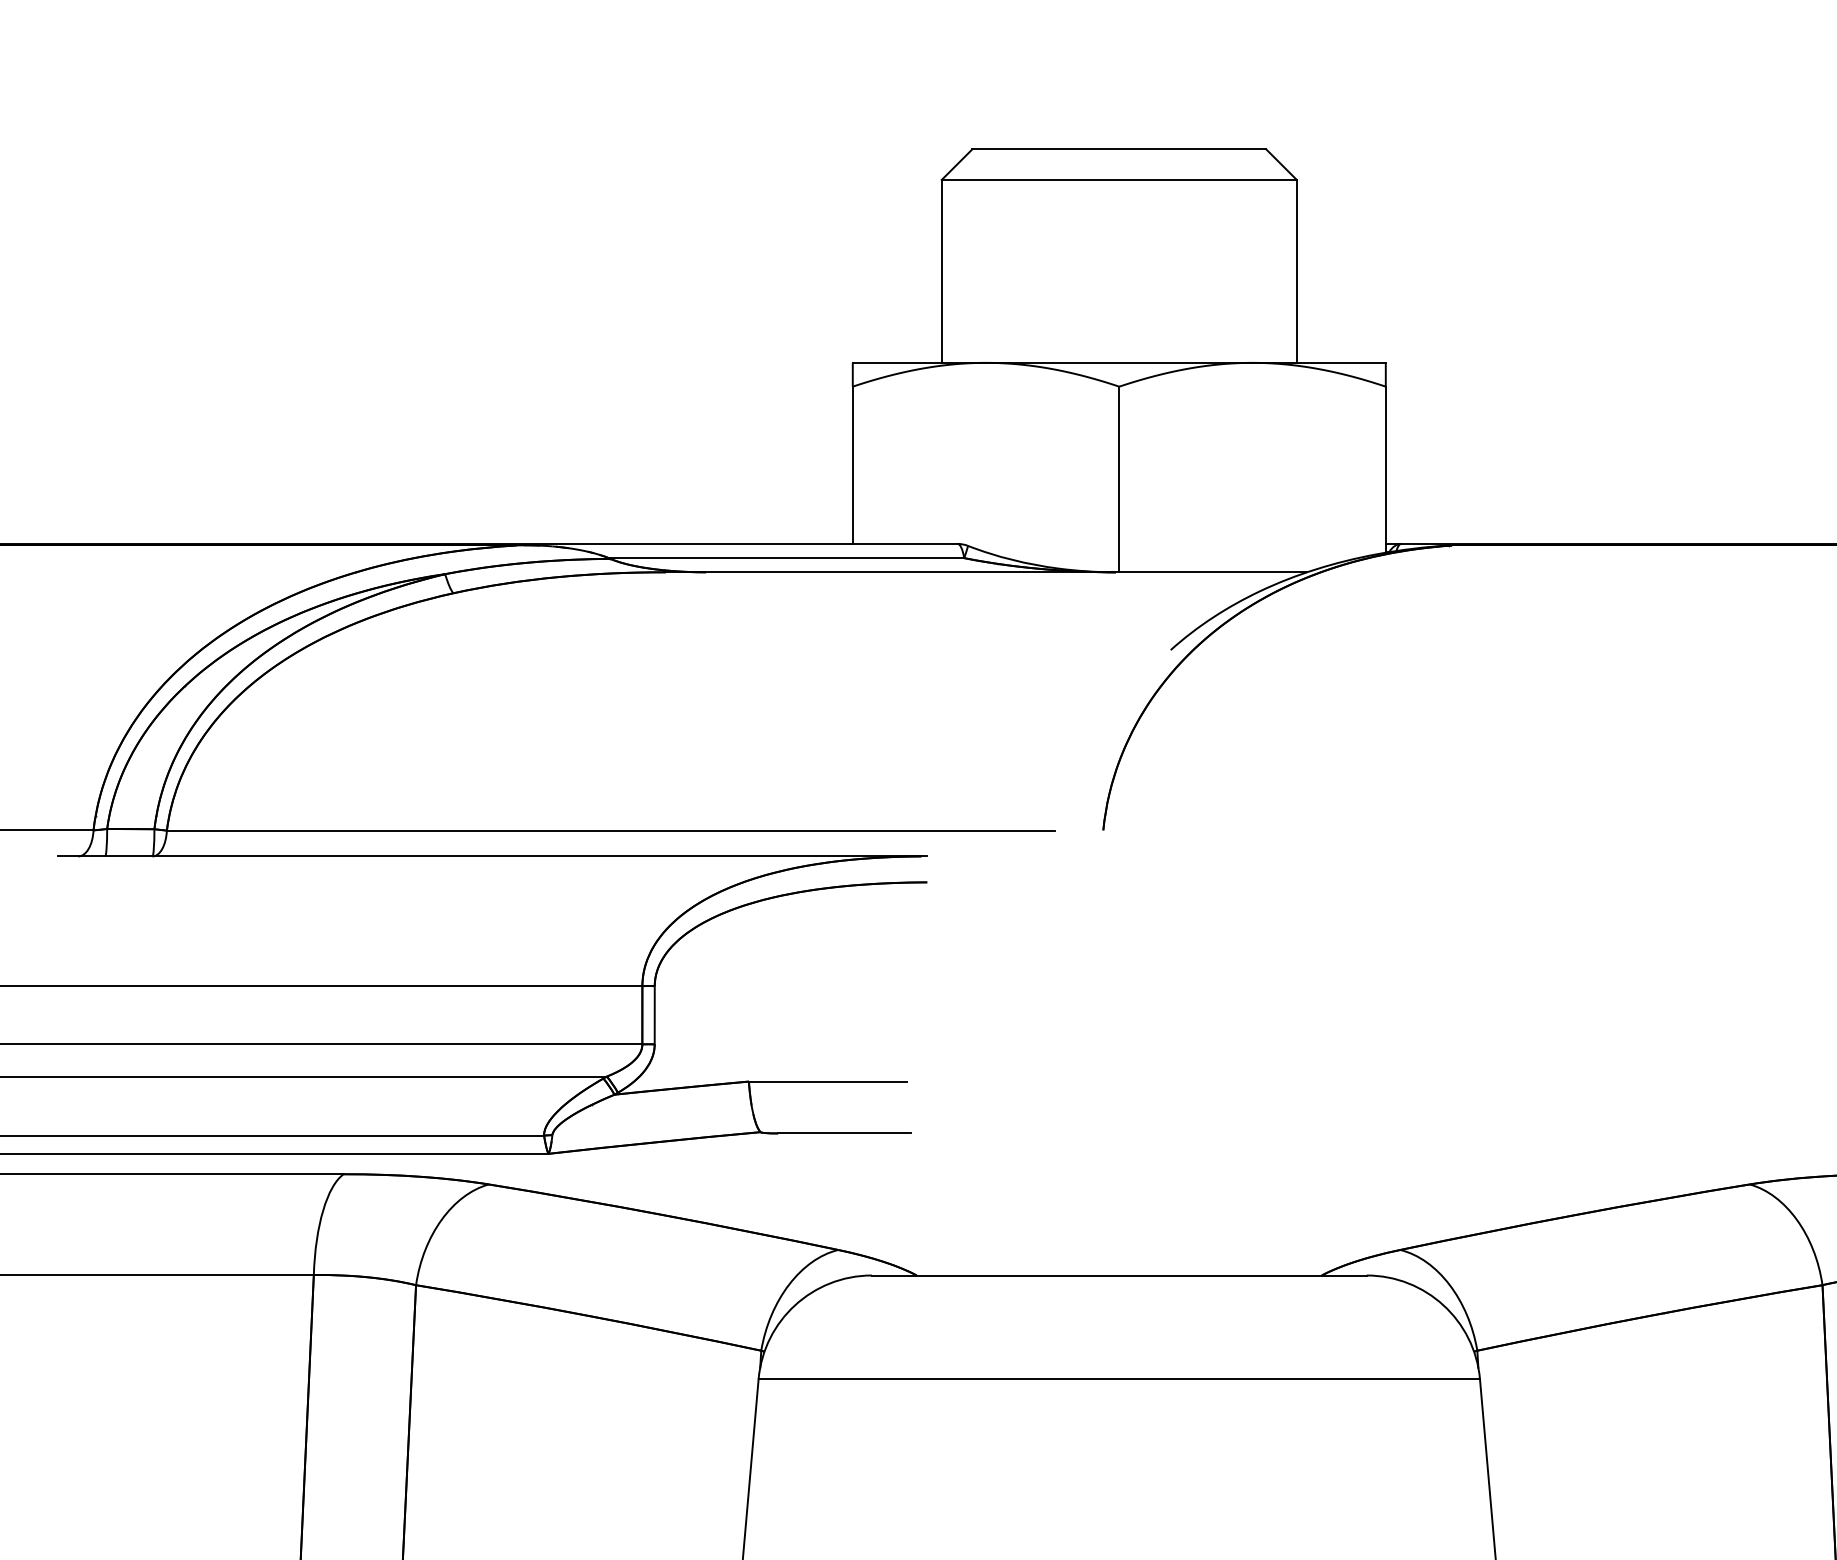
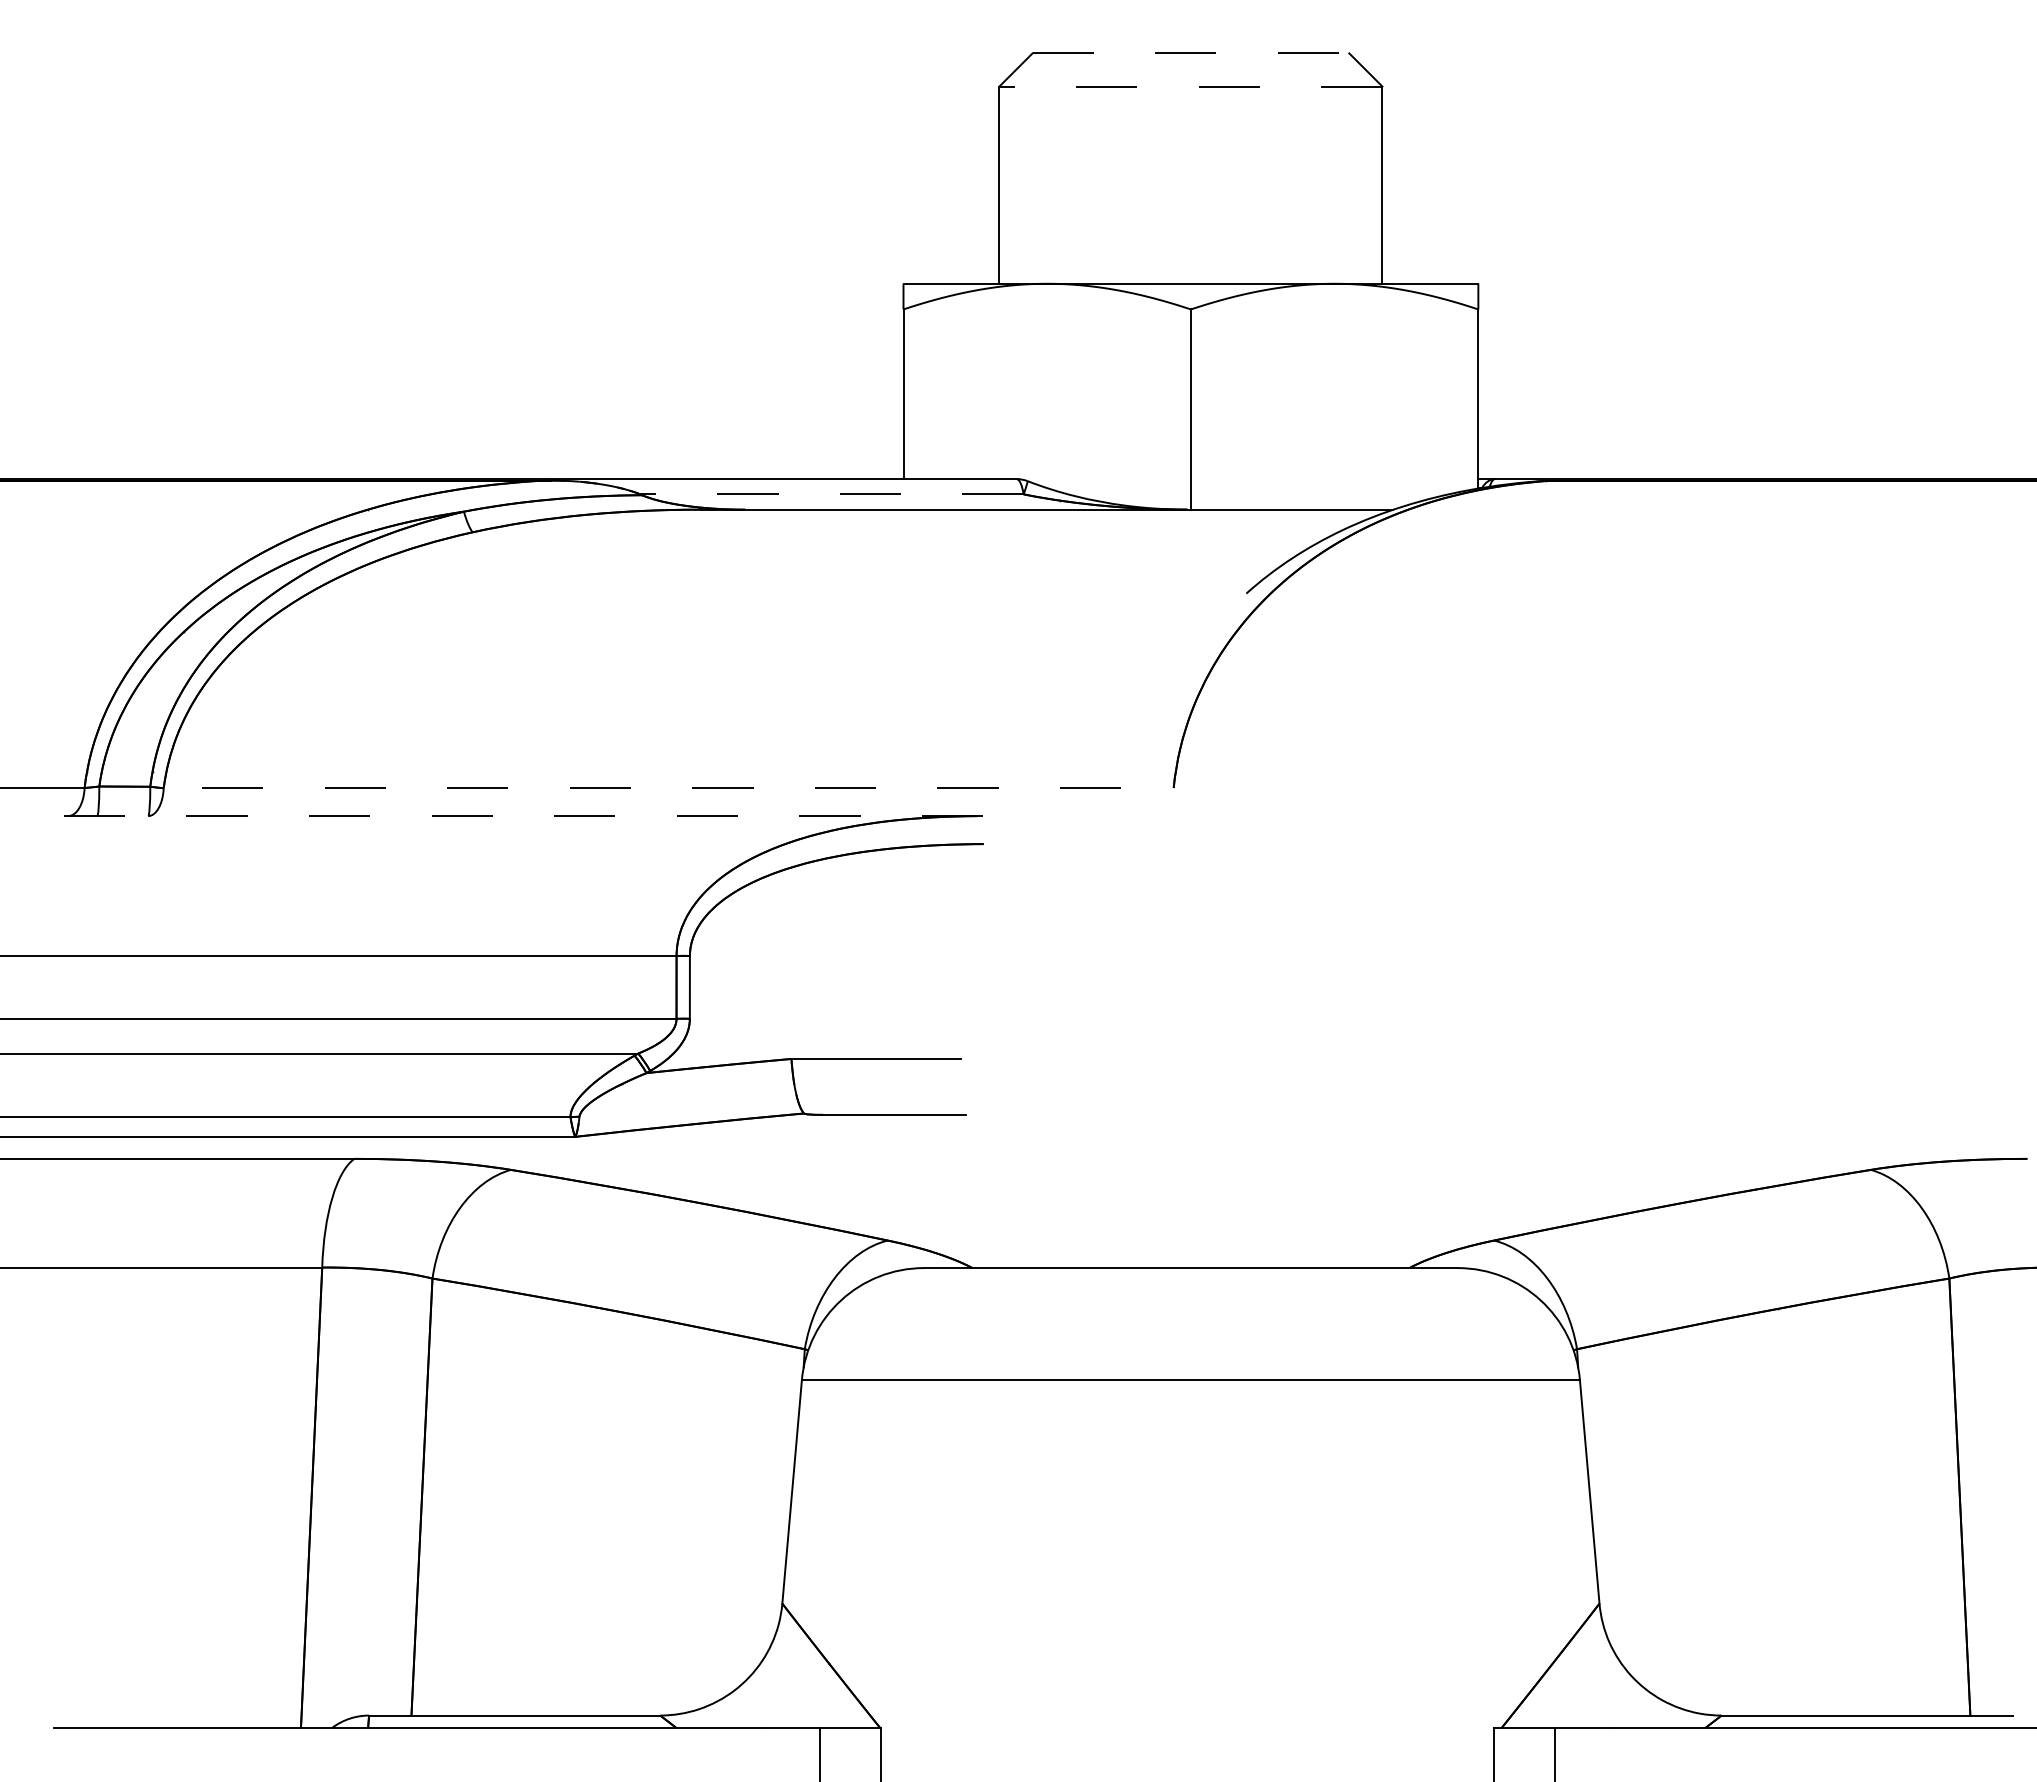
line: (1119, 149) -> (1191, 53), solid -> dashed
line: (1118, 179) -> (1190, 86), solid -> dashed
line: (786, 558) -> (831, 494), solid -> dashed
line: (610, 830) -> (642, 788), solid -> dashed
line: (492, 856) -> (514, 816), solid -> dashed

